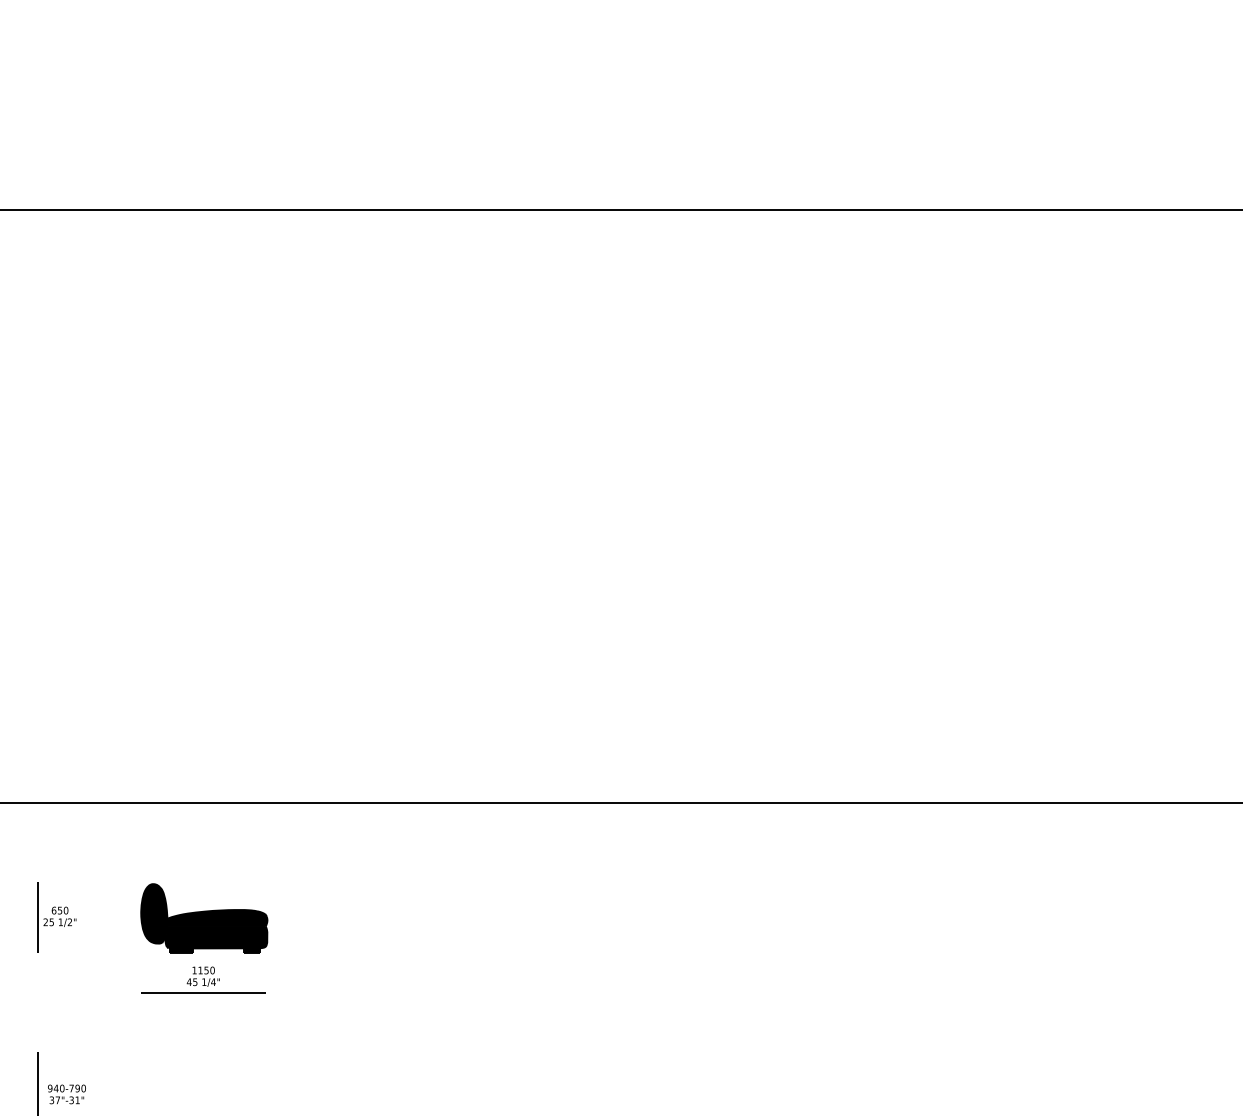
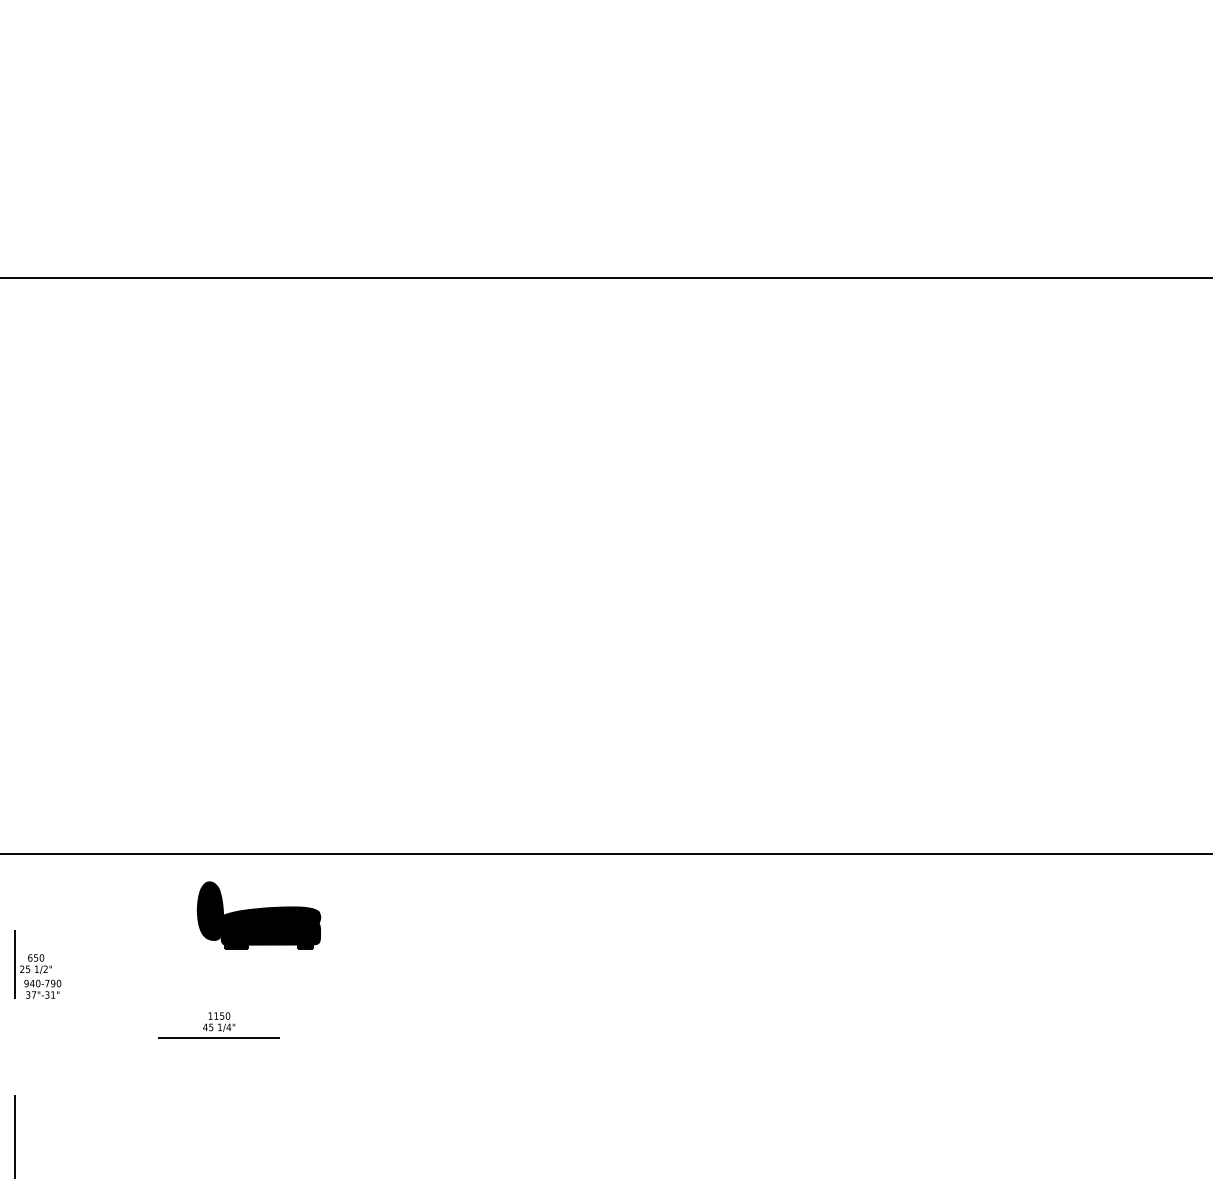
part: (203, 918) -> (258, 915), moved
part: (202, 980) -> (218, 1025), moved
text: (66, 1093) -> (42, 988), moved

